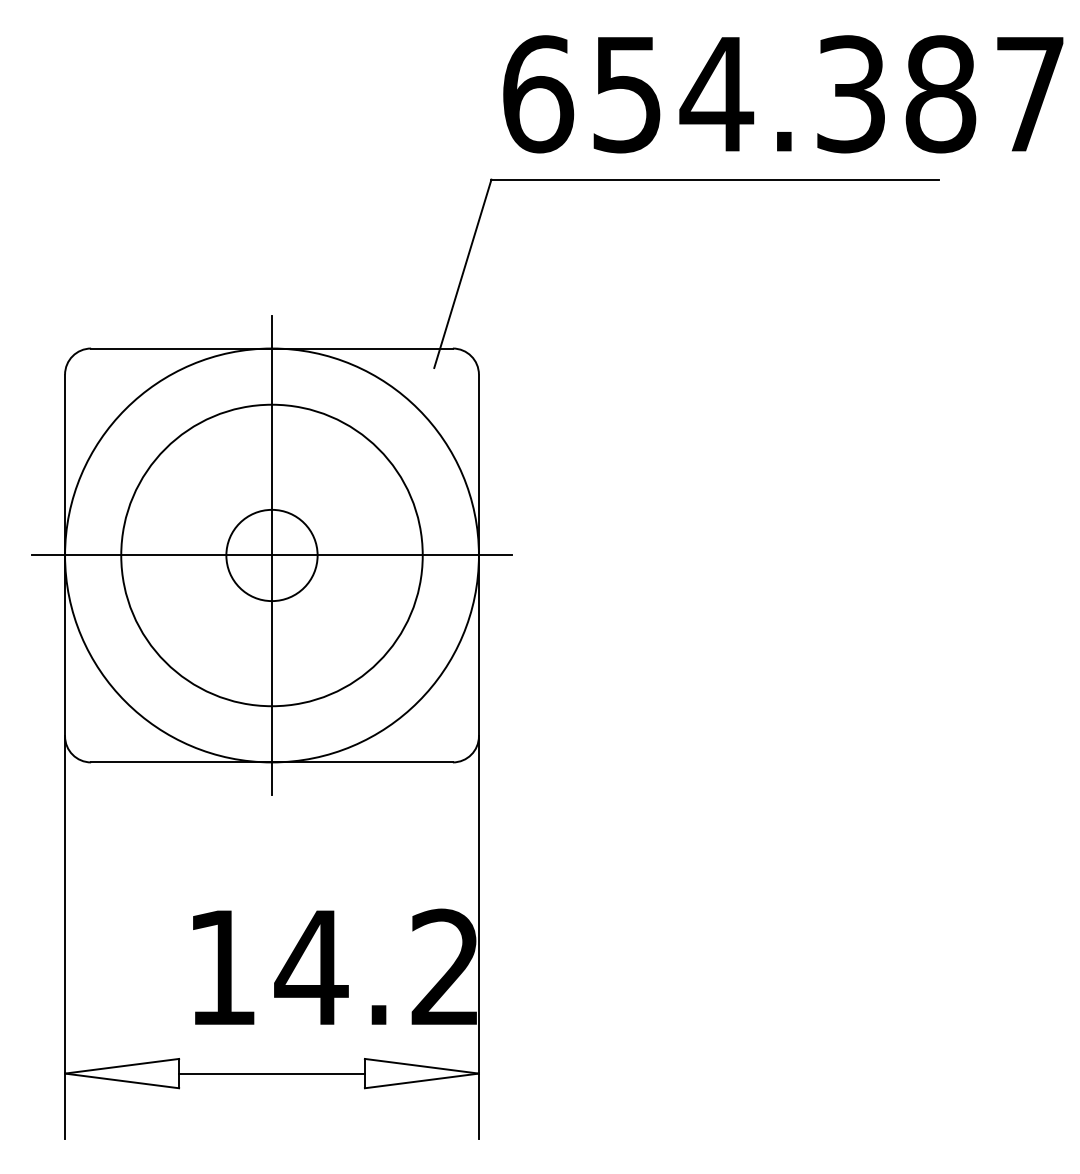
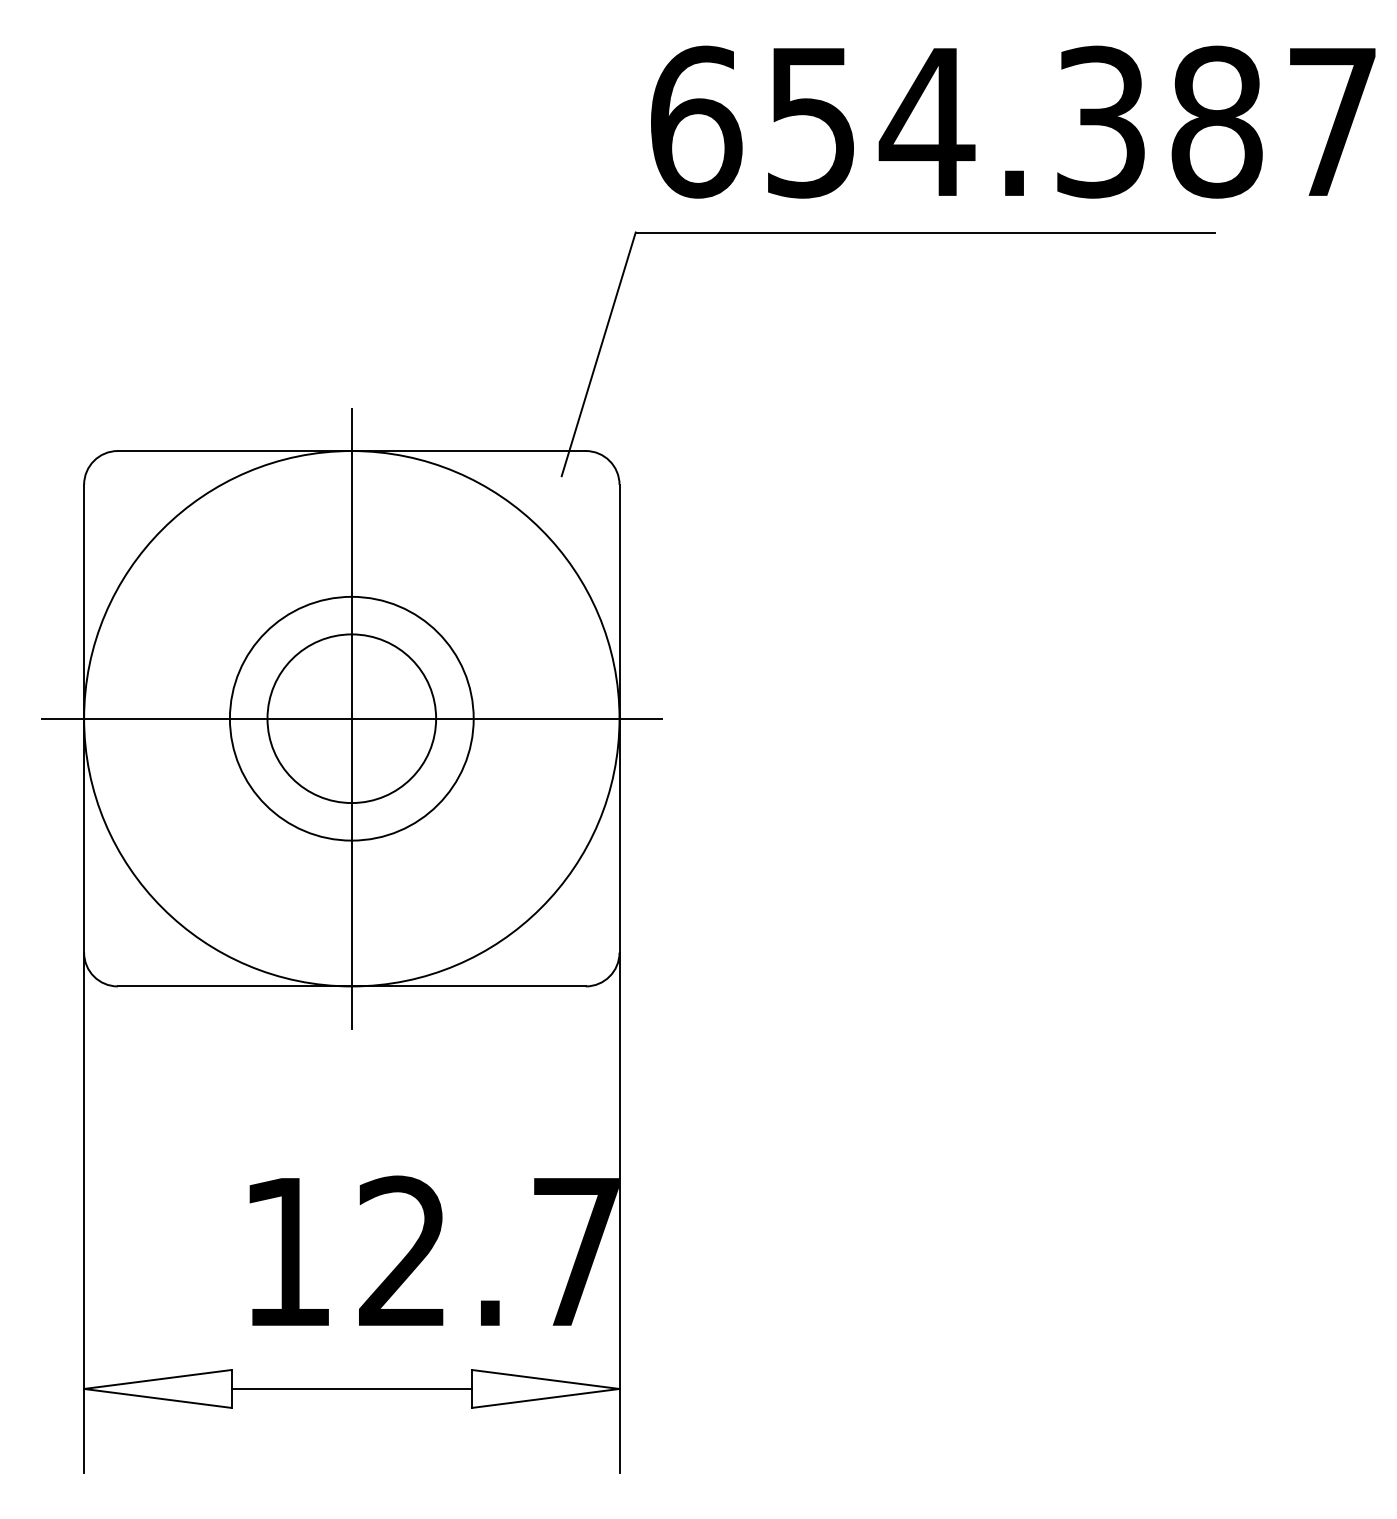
circle: (271, 555) -> (351, 718), size x0.62
circle: (271, 555) -> (351, 718), size x1.43
text: (375, 966) -> (485, 1250), 14.2 -> 12.7

